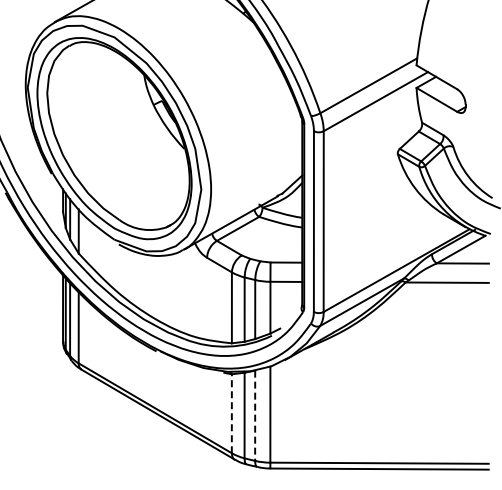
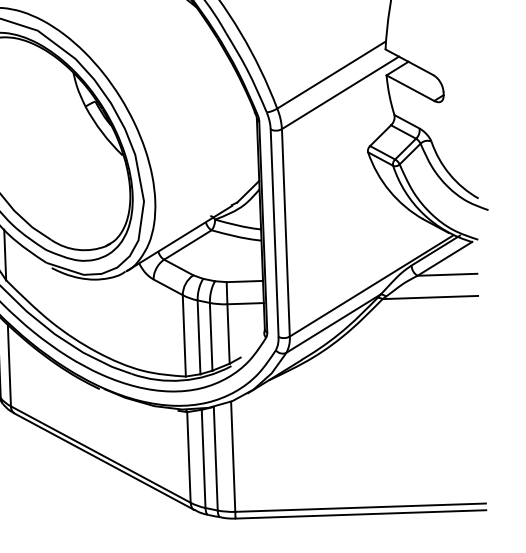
line: (231, 413) -> (188, 457), dashed -> solid
line: (255, 416) -> (216, 459), dashed -> solid

